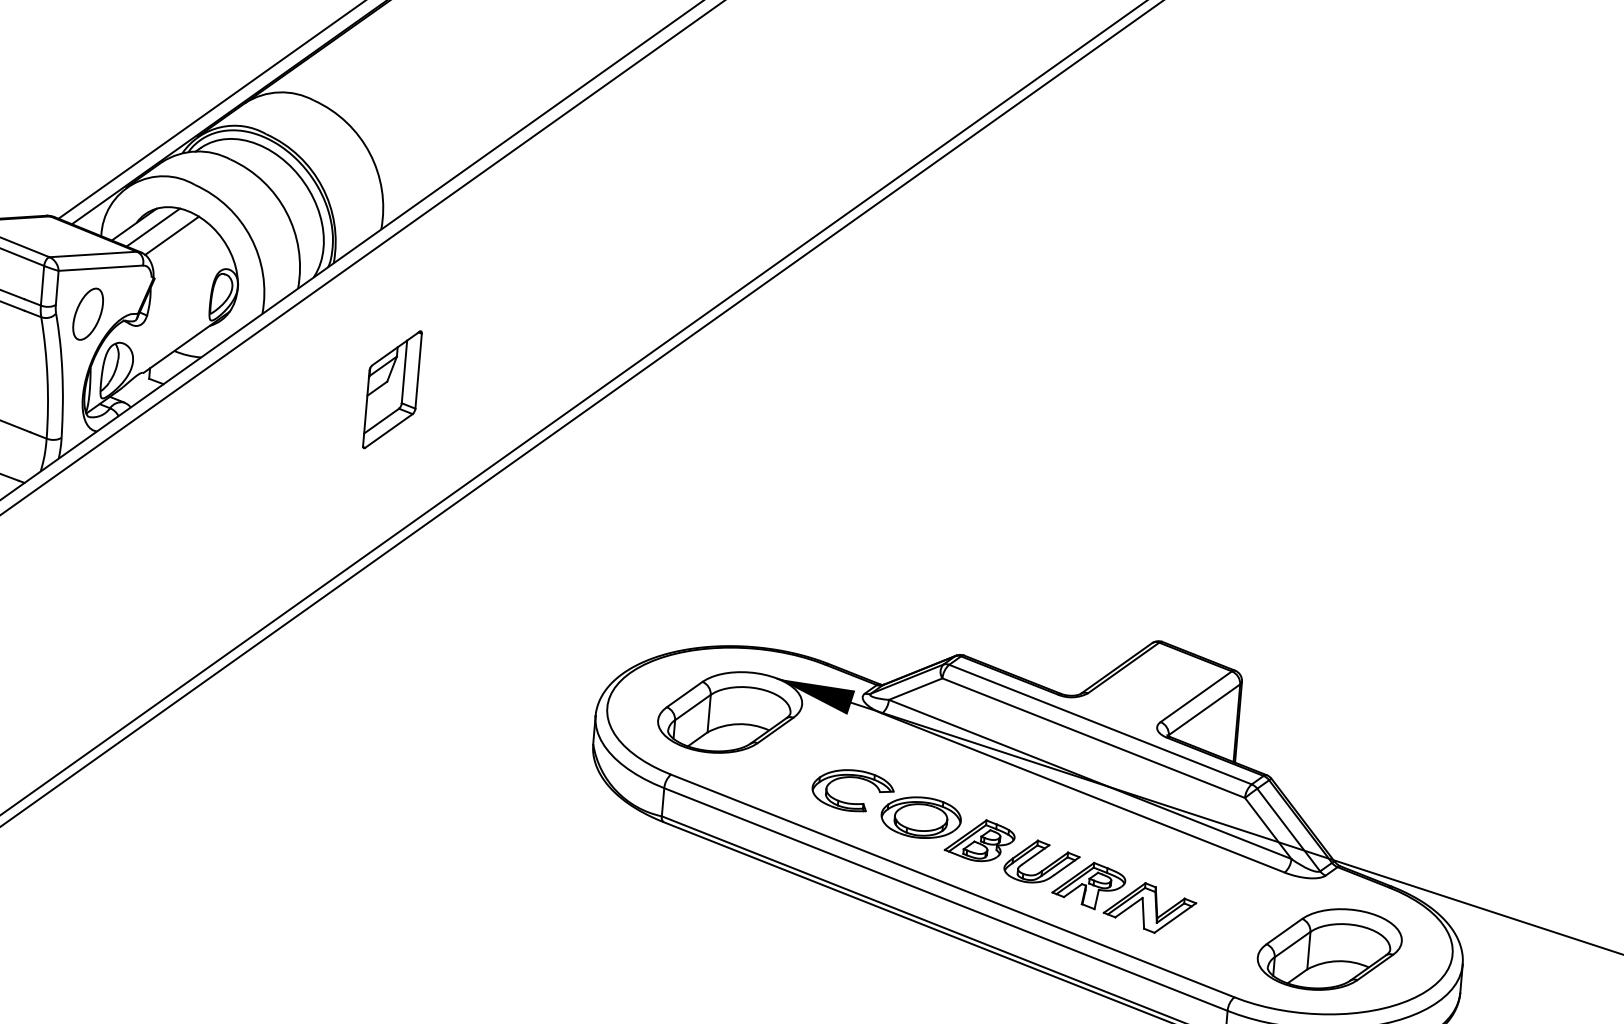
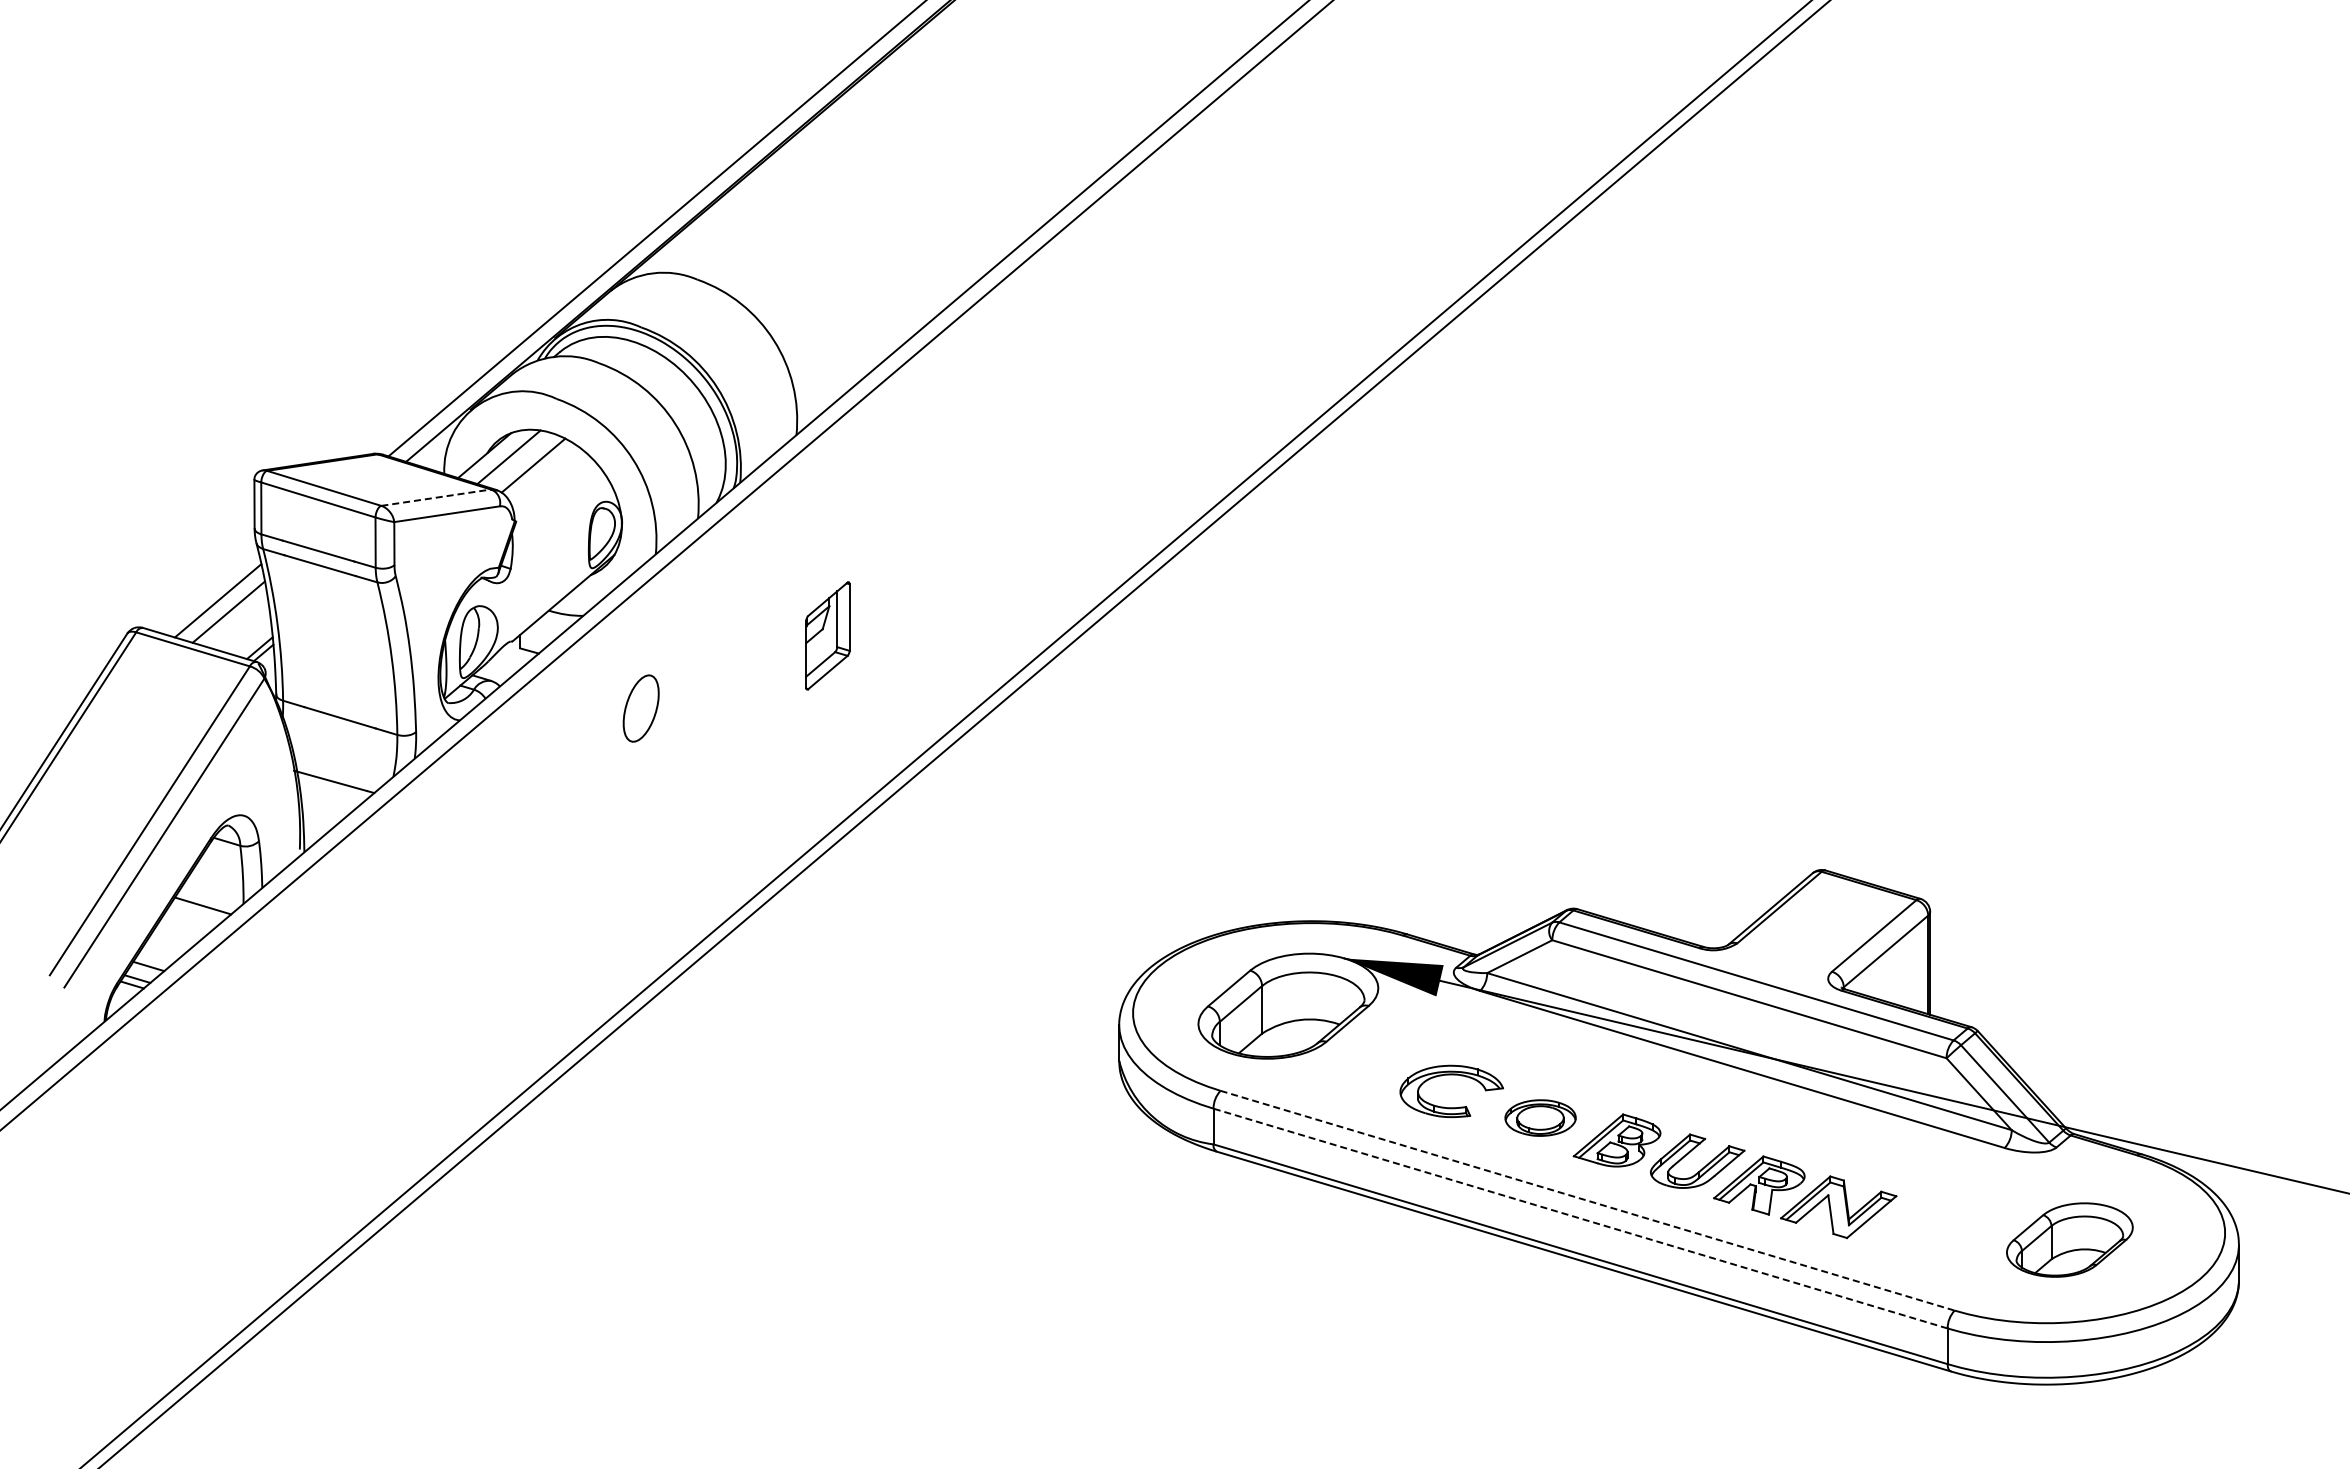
line: (93, 254) -> (436, 497), solid -> dashed
part: (87, 314) -> (640, 708), moved
part: (392, 389) -> (827, 635), size x0.7
part: (921, 817) -> (1540, 1117), size x0.7
line: (953, 885) -> (1588, 1200), solid -> dashed
line: (945, 899) -> (1580, 1218), solid -> dashed
part: (1329, 949) -> (2069, 1239), size x0.7

